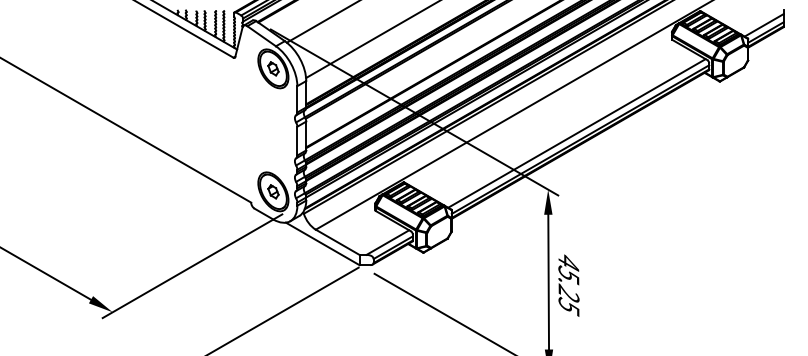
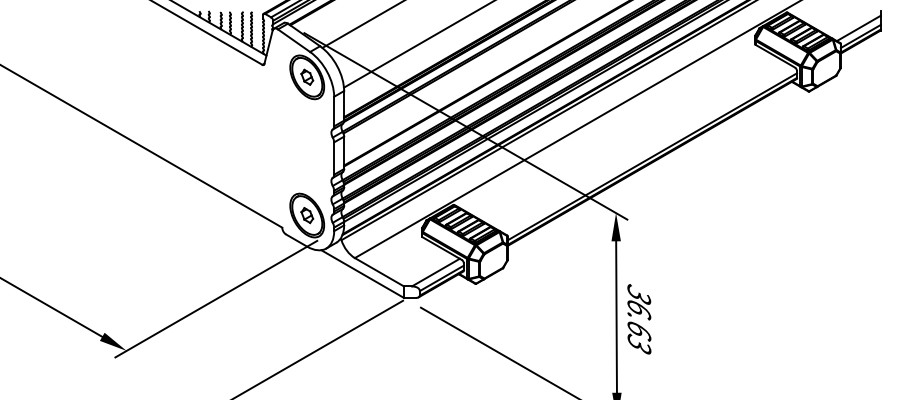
line: (576, 133) -> (647, 149), removed
text: (568, 284) -> (638, 319), 45.25 -> 36.63

